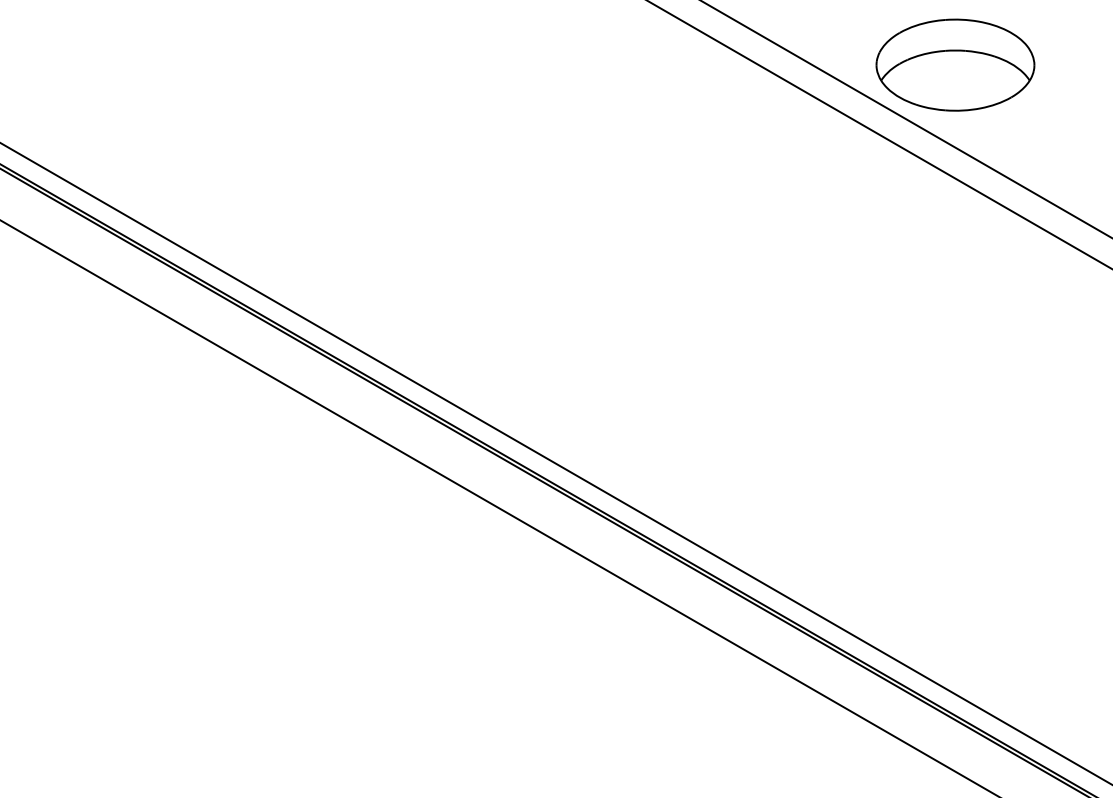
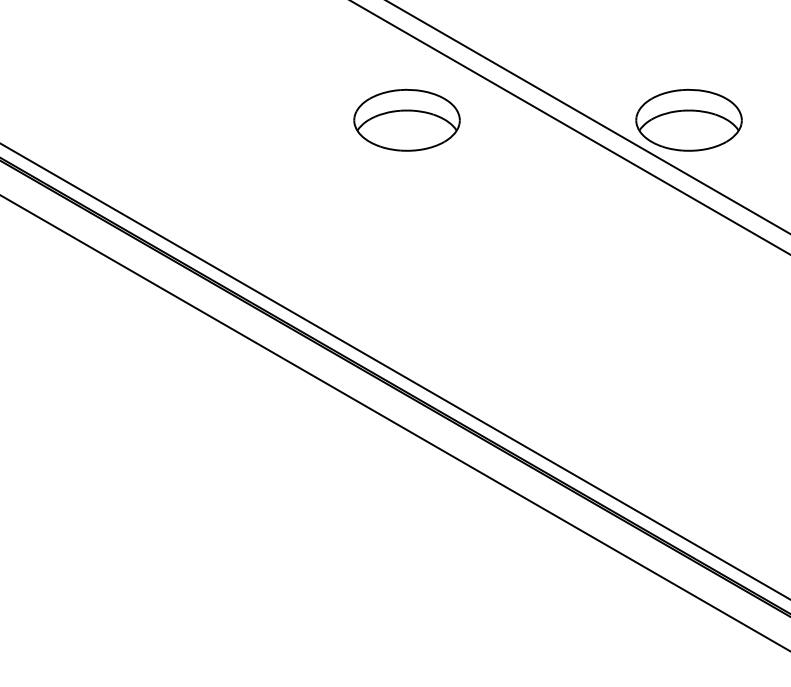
part: (532, 63) -> (406, 119), added

